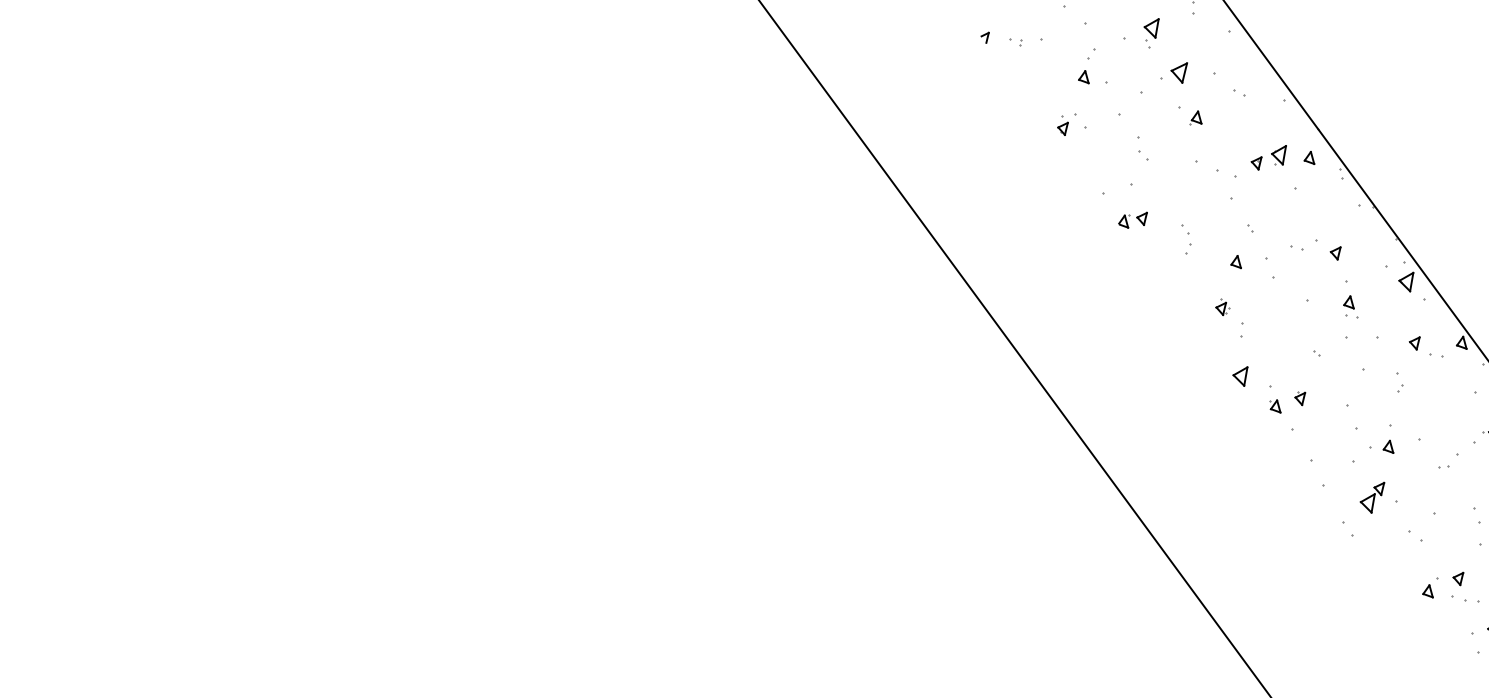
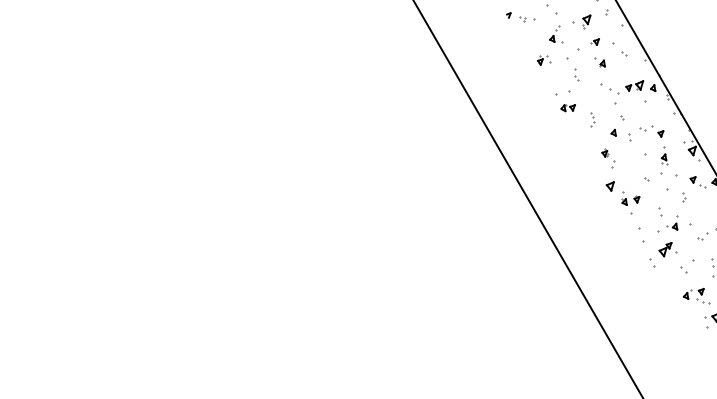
part: (1173, 73) -> (594, 41), size x0.62
part: (1270, 268) -> (629, 137), size x0.62
part: (1353, 418) -> (660, 211), size x0.62

